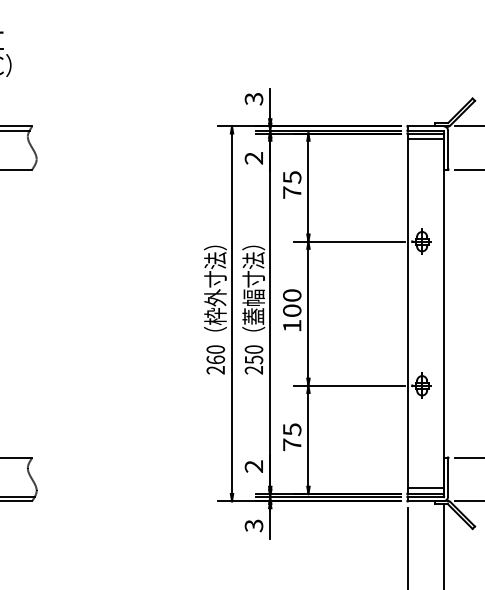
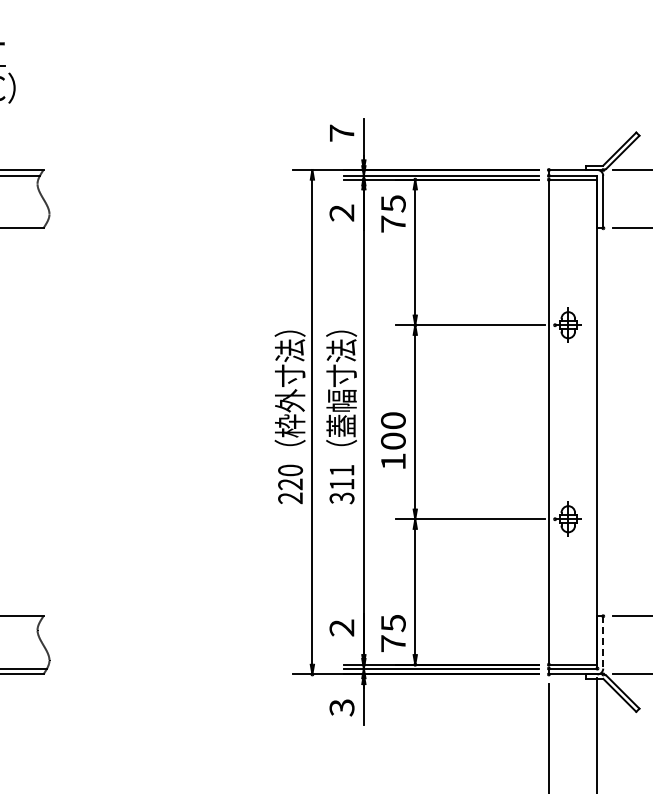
text: (253, 99) -> (341, 133), 3 -> 7
line: (425, 139) -> (572, 187), removed
text: (292, 184) -> (393, 213), moved
text: (292, 310) -> (393, 440), moved
text: (215, 360) -> (290, 484), 260 -> 220
text: (253, 360) -> (341, 484), 250 -> 311
text: (292, 437) -> (393, 633), moved
line: (448, 477) -> (603, 642), solid -> dashed
line: (425, 487) -> (572, 656), removed

